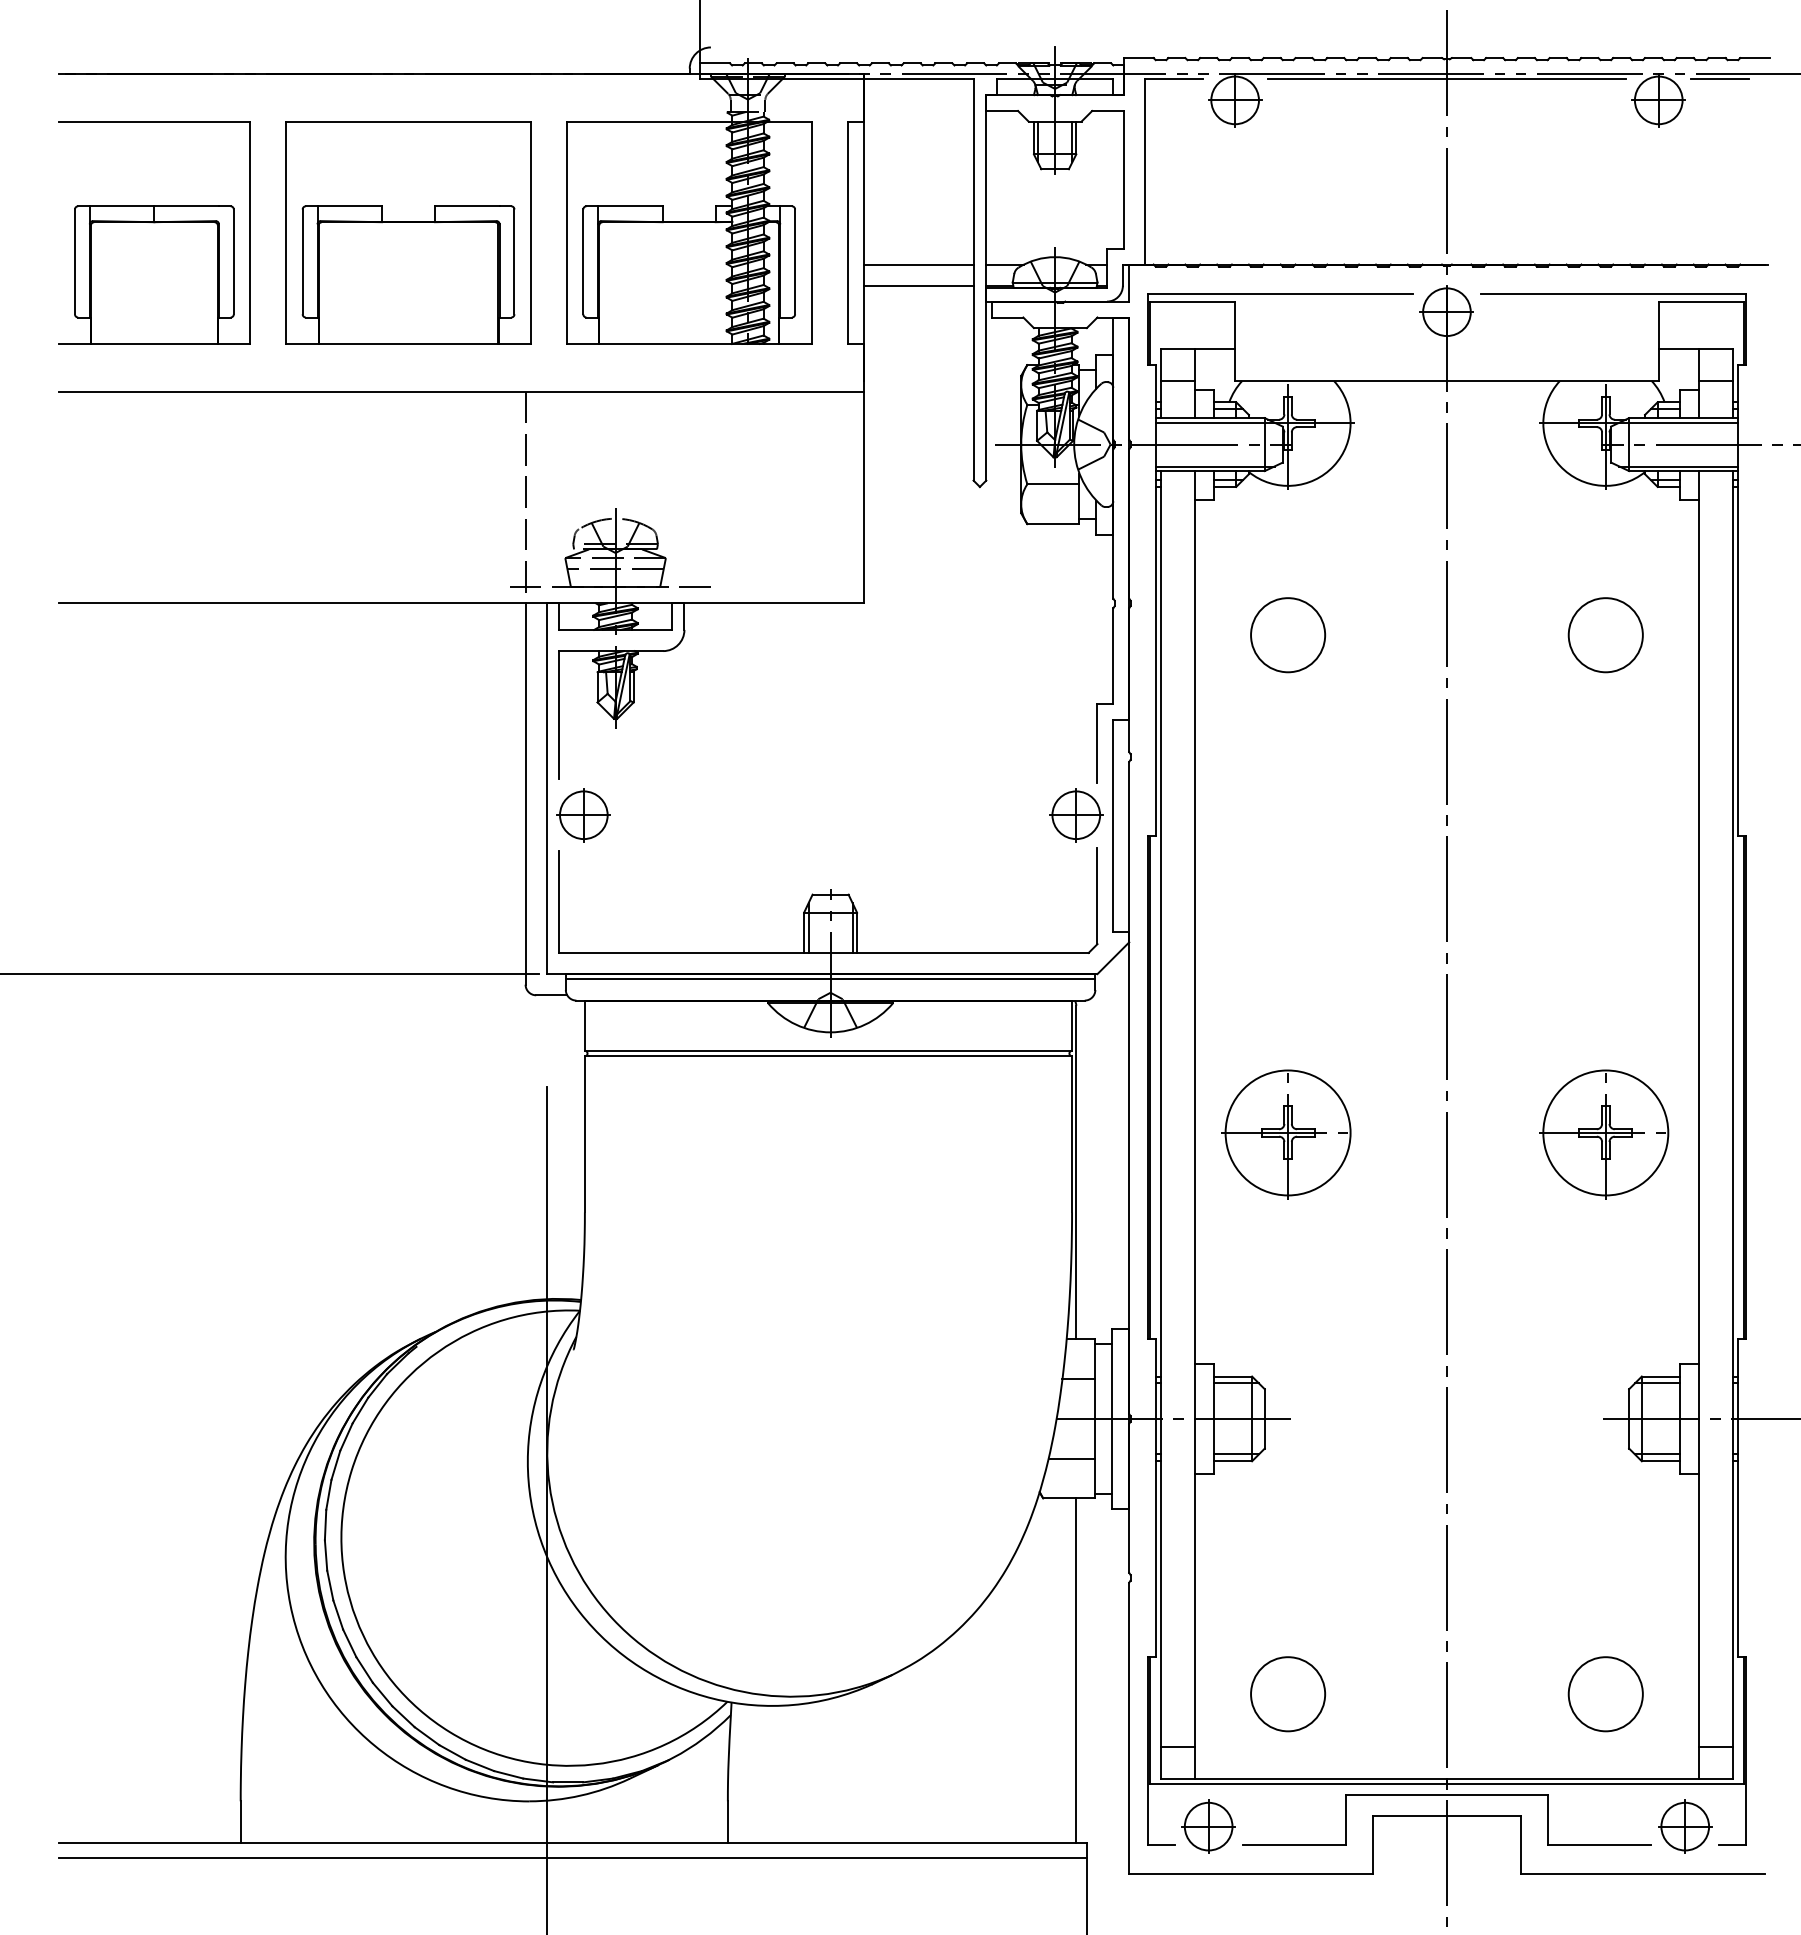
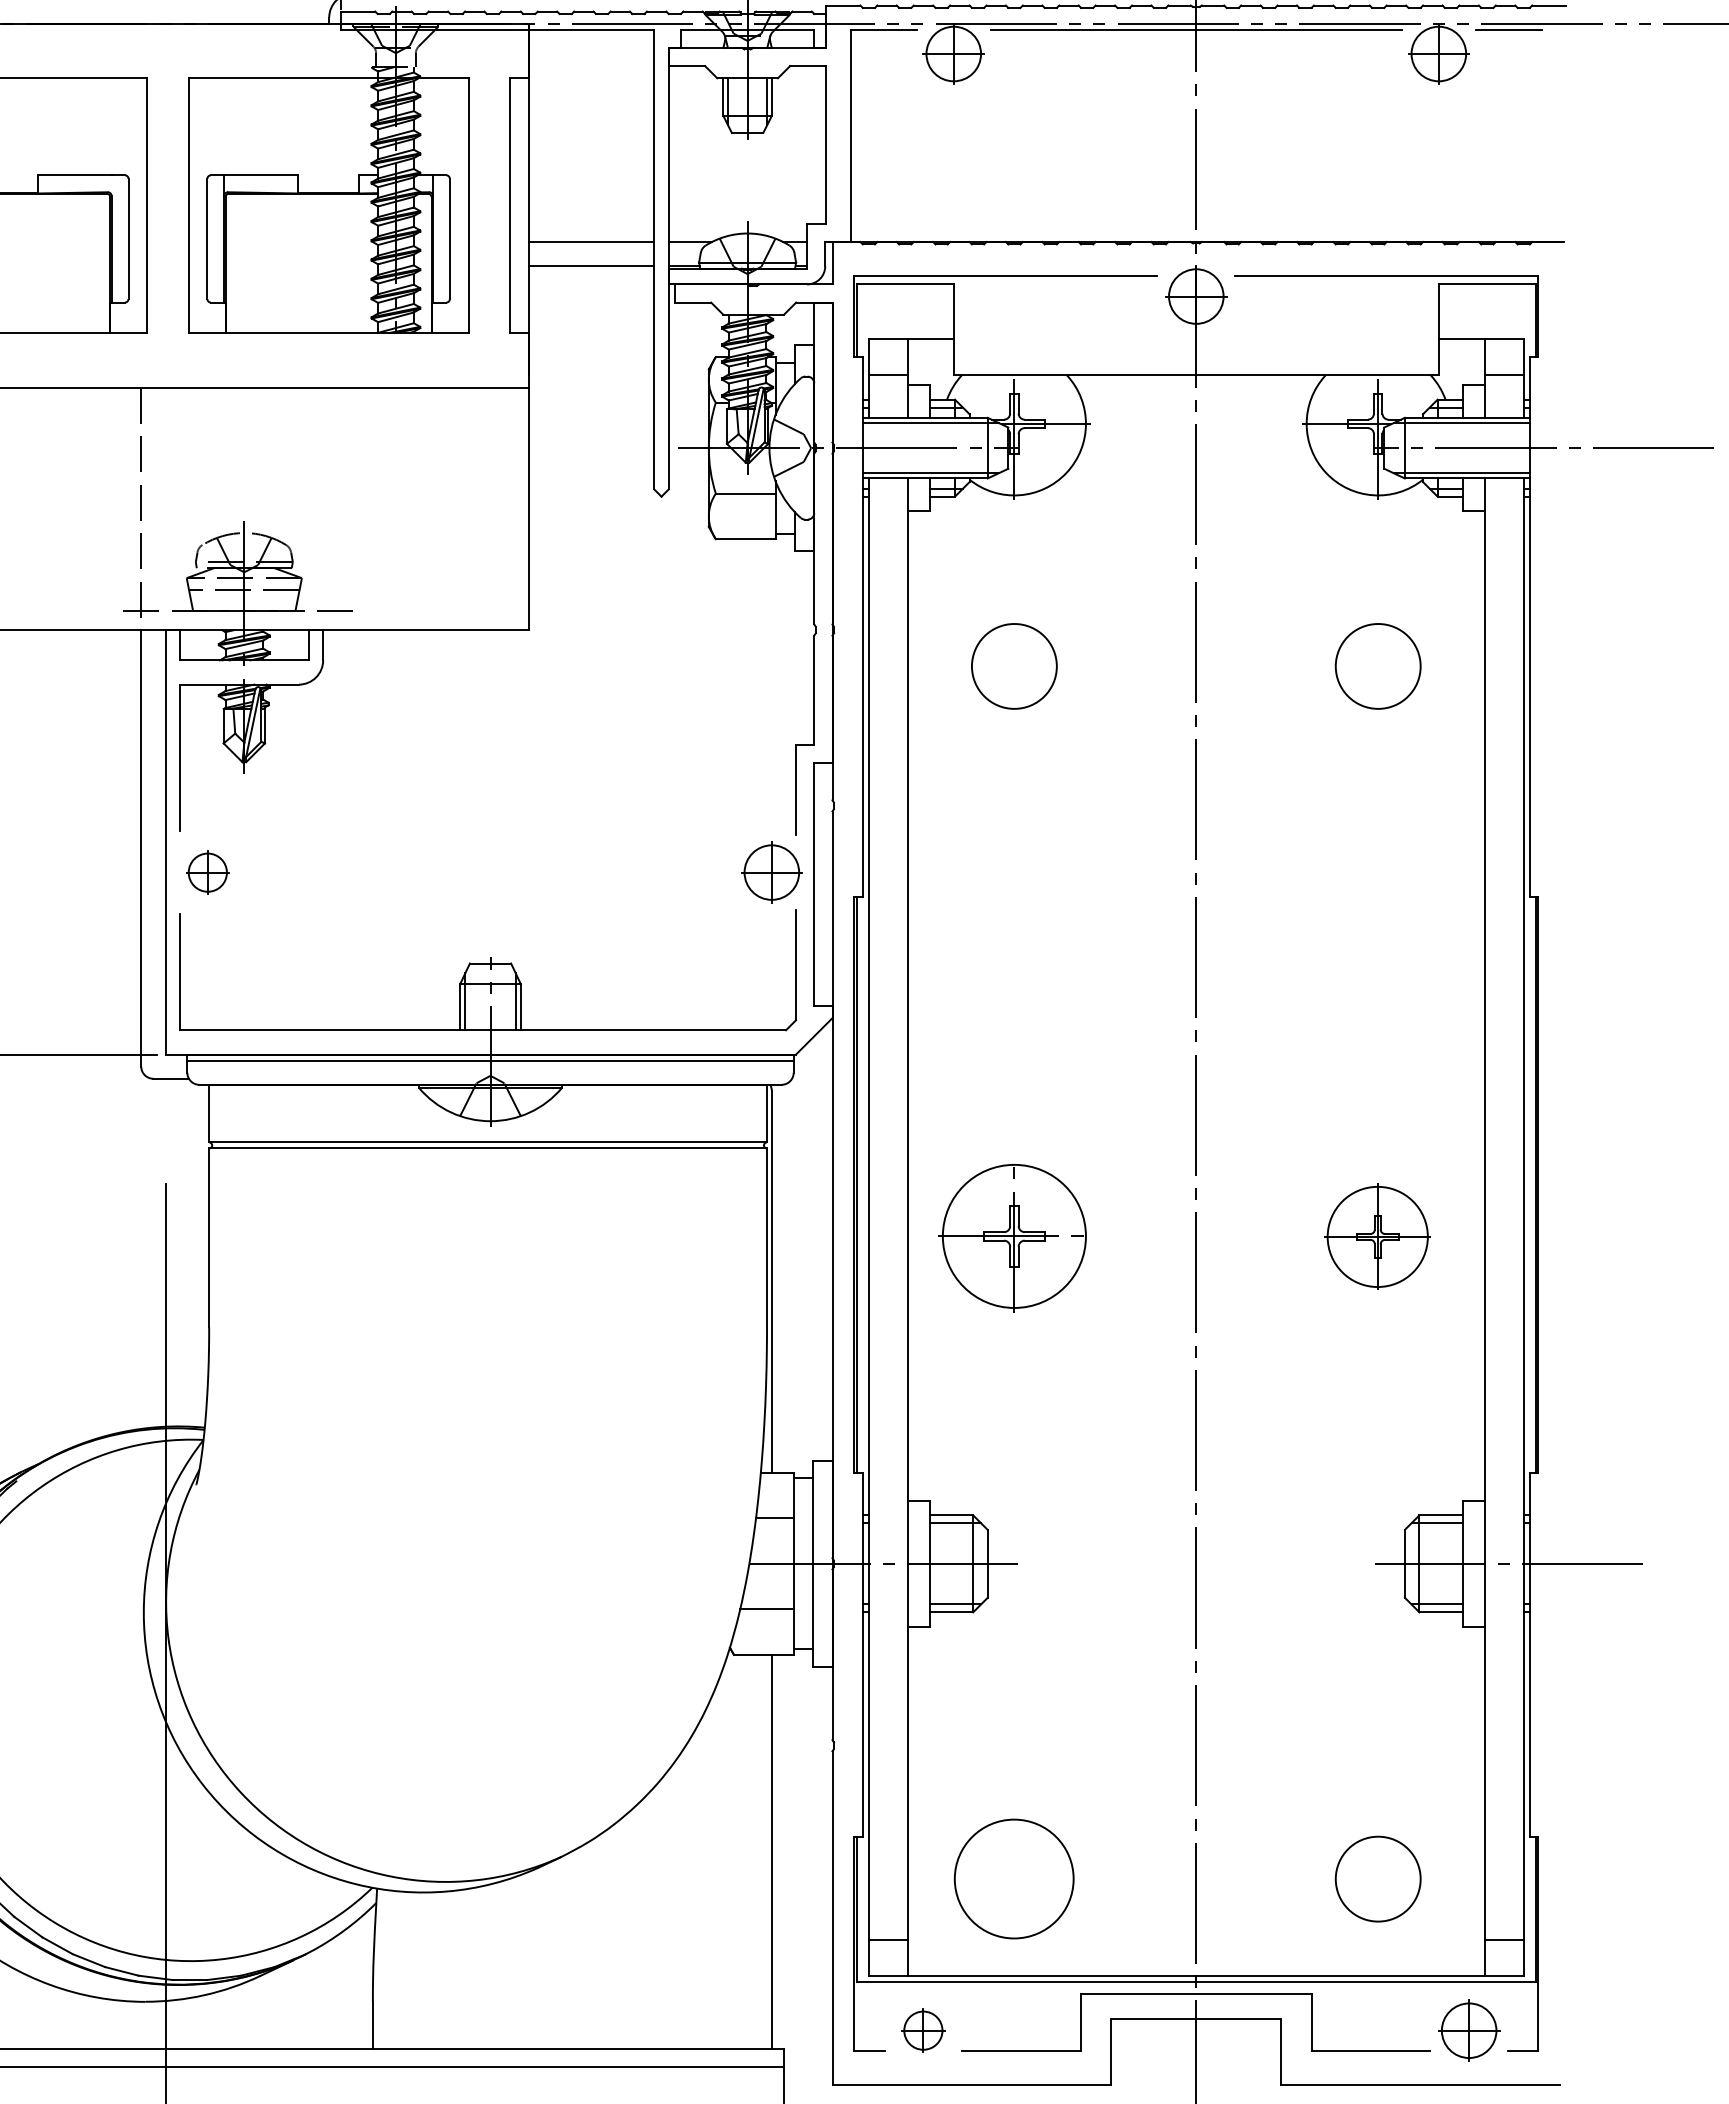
part: (583, 815) -> (207, 872), size x0.7
part: (1604, 1134) -> (1376, 1238), size x0.7
circle: (1288, 1694) -> (1014, 1879), size x1.4
part: (1208, 1826) -> (923, 2030), size x0.7

